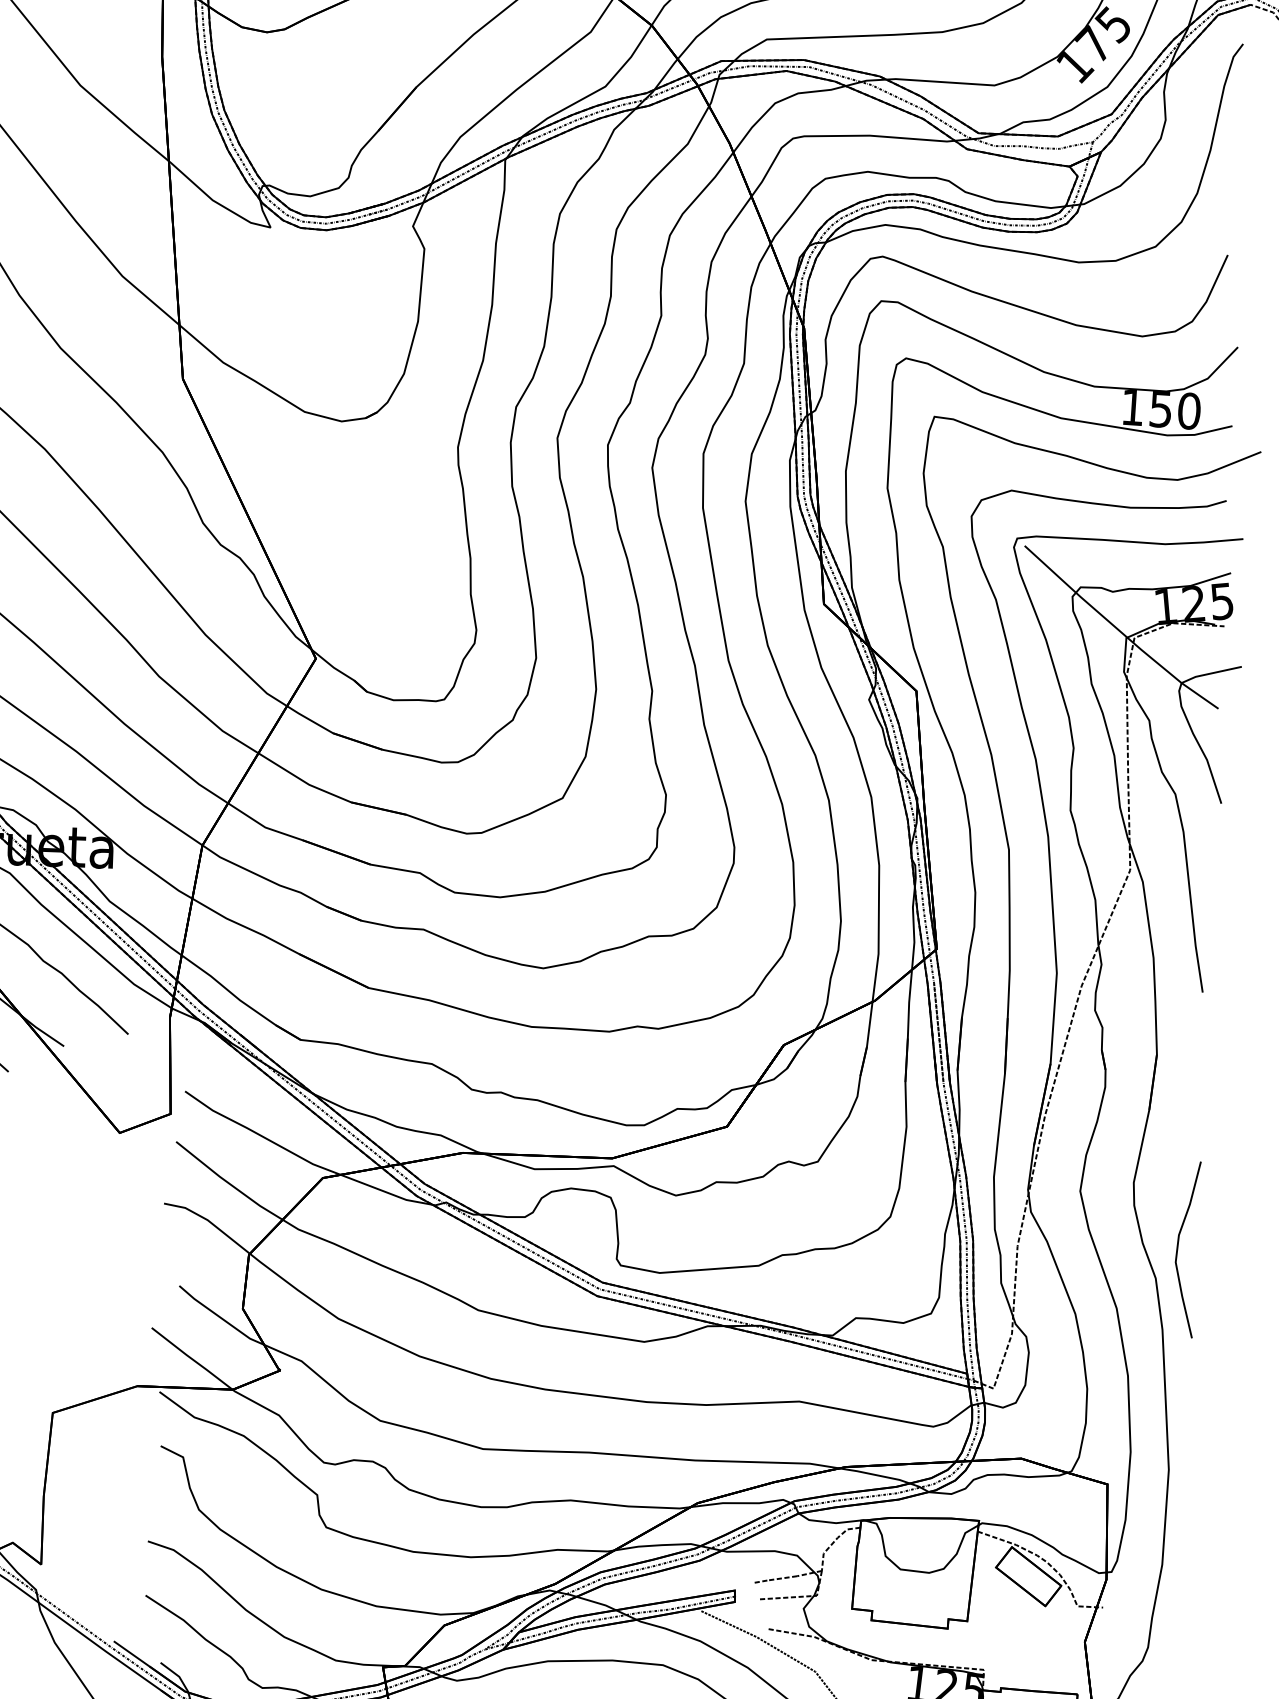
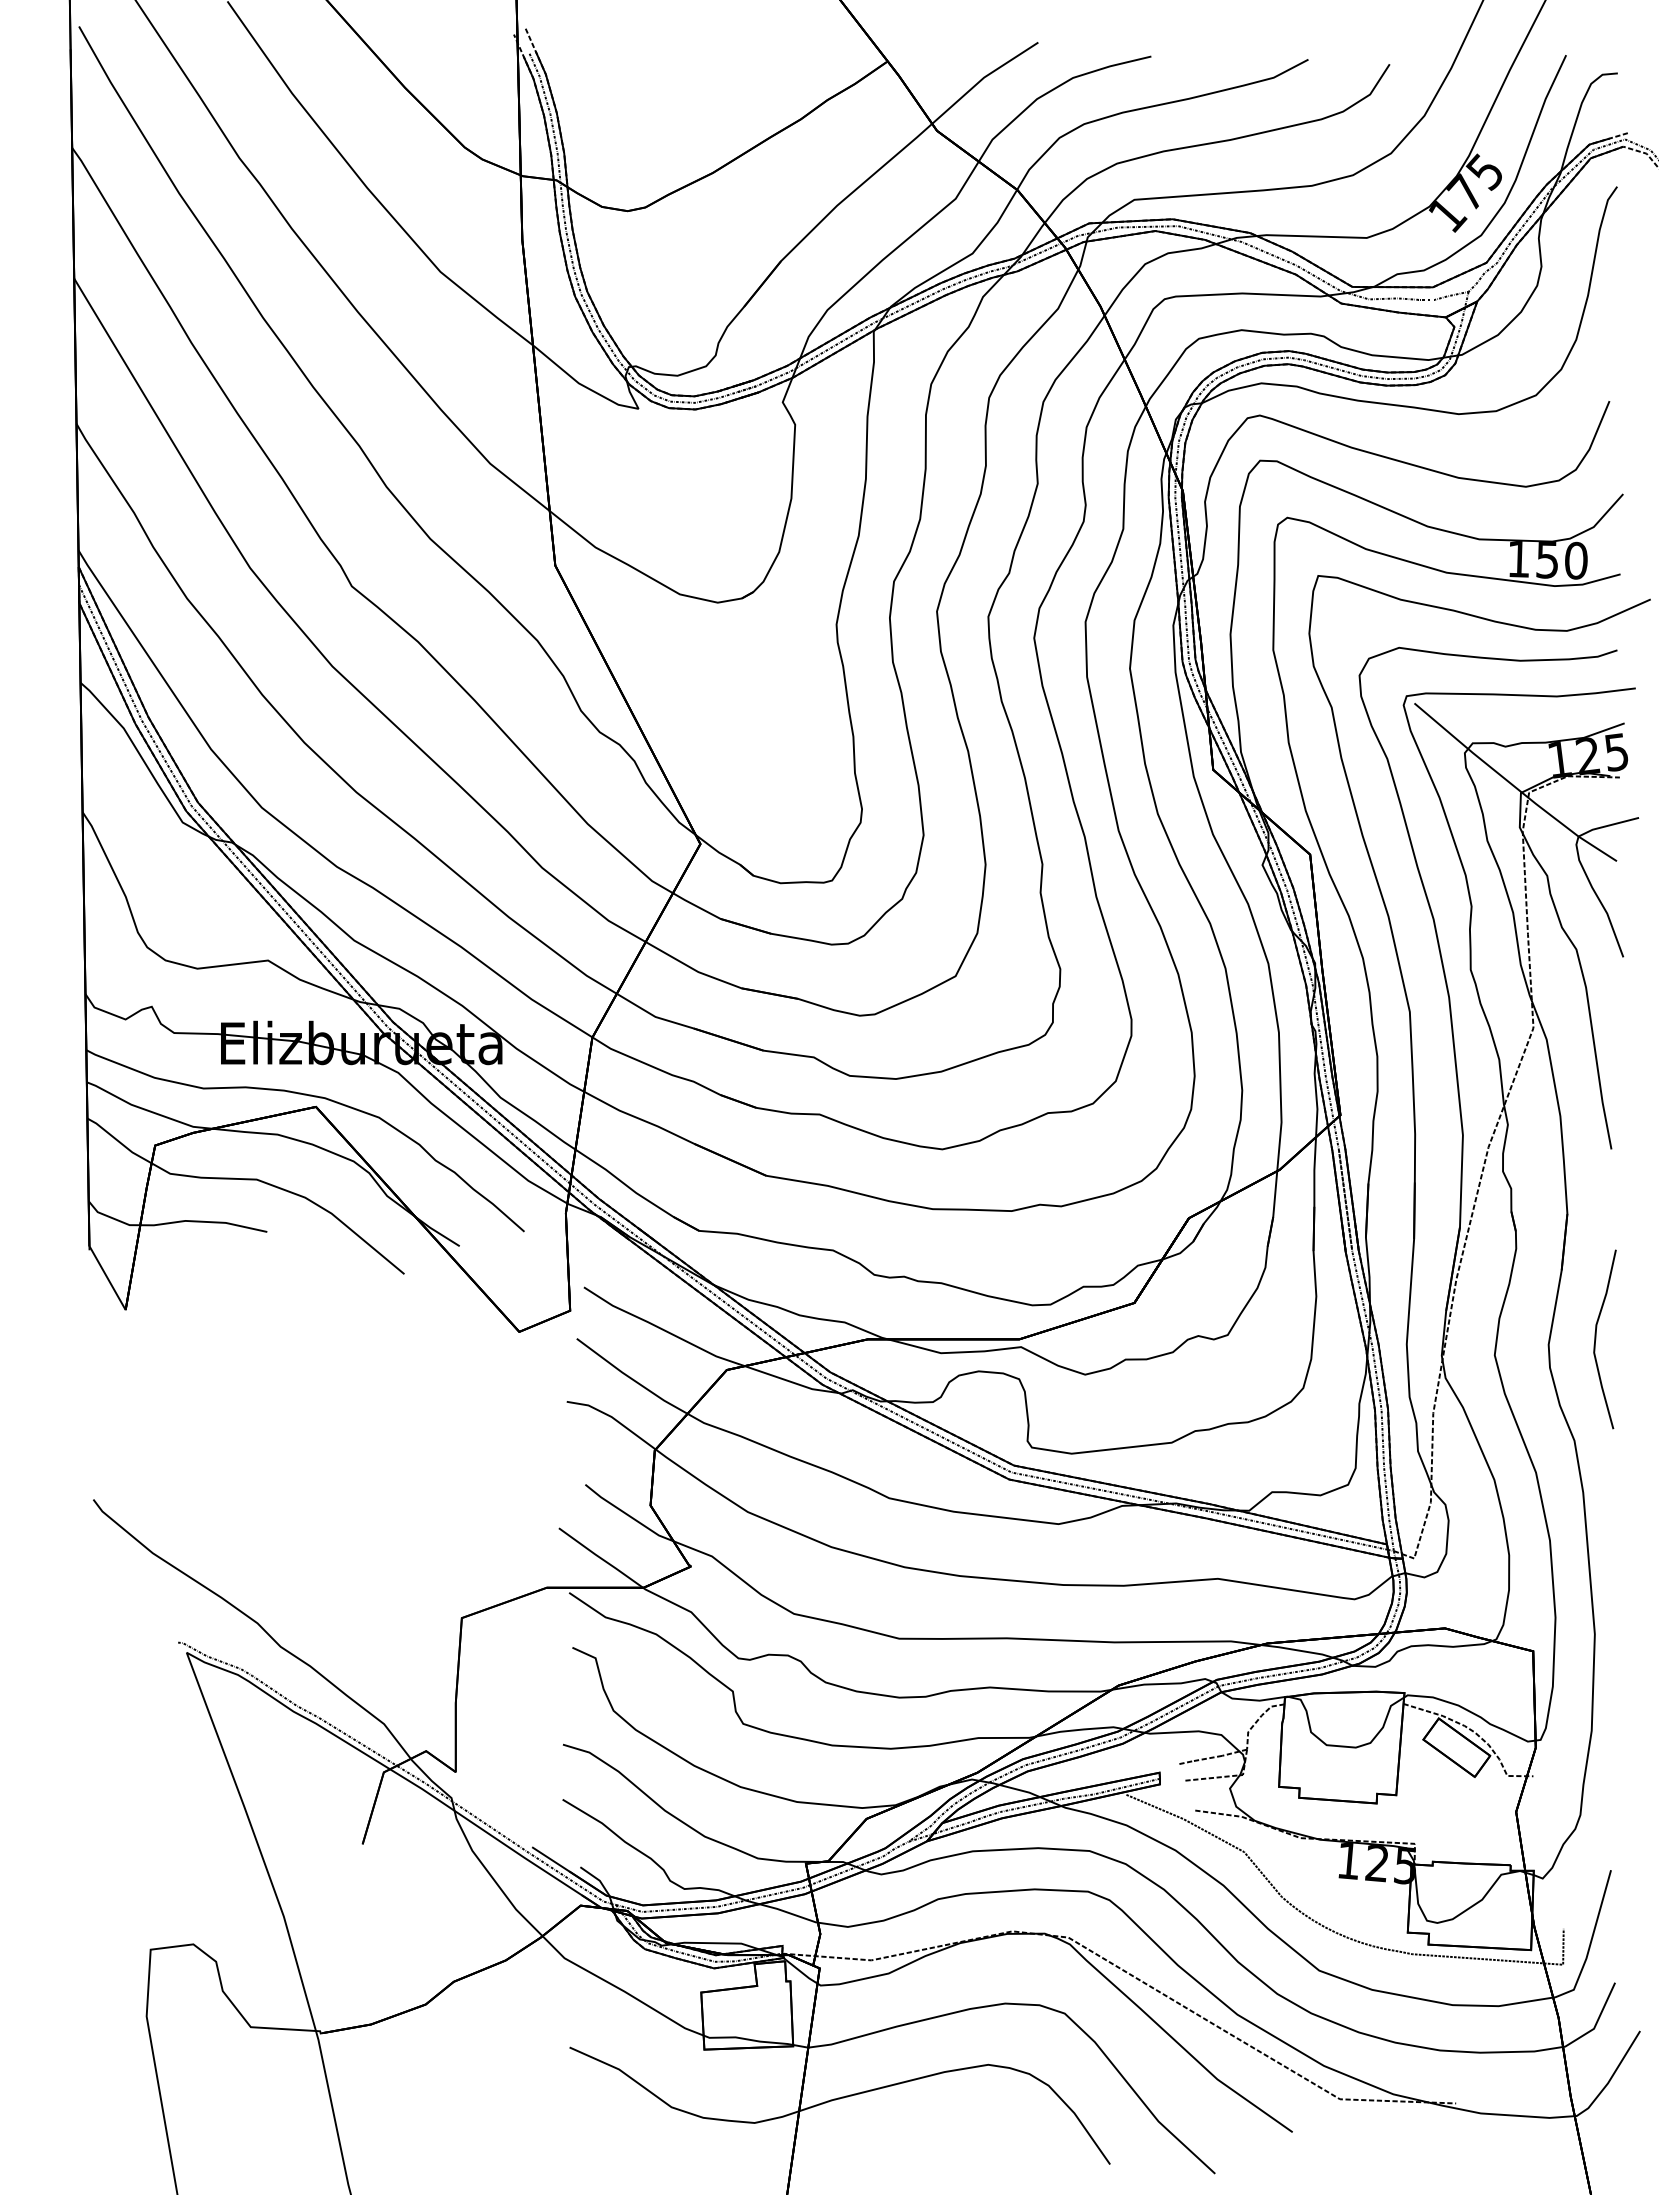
curve: (1178, 1249) -> (1596, 1339), moved

